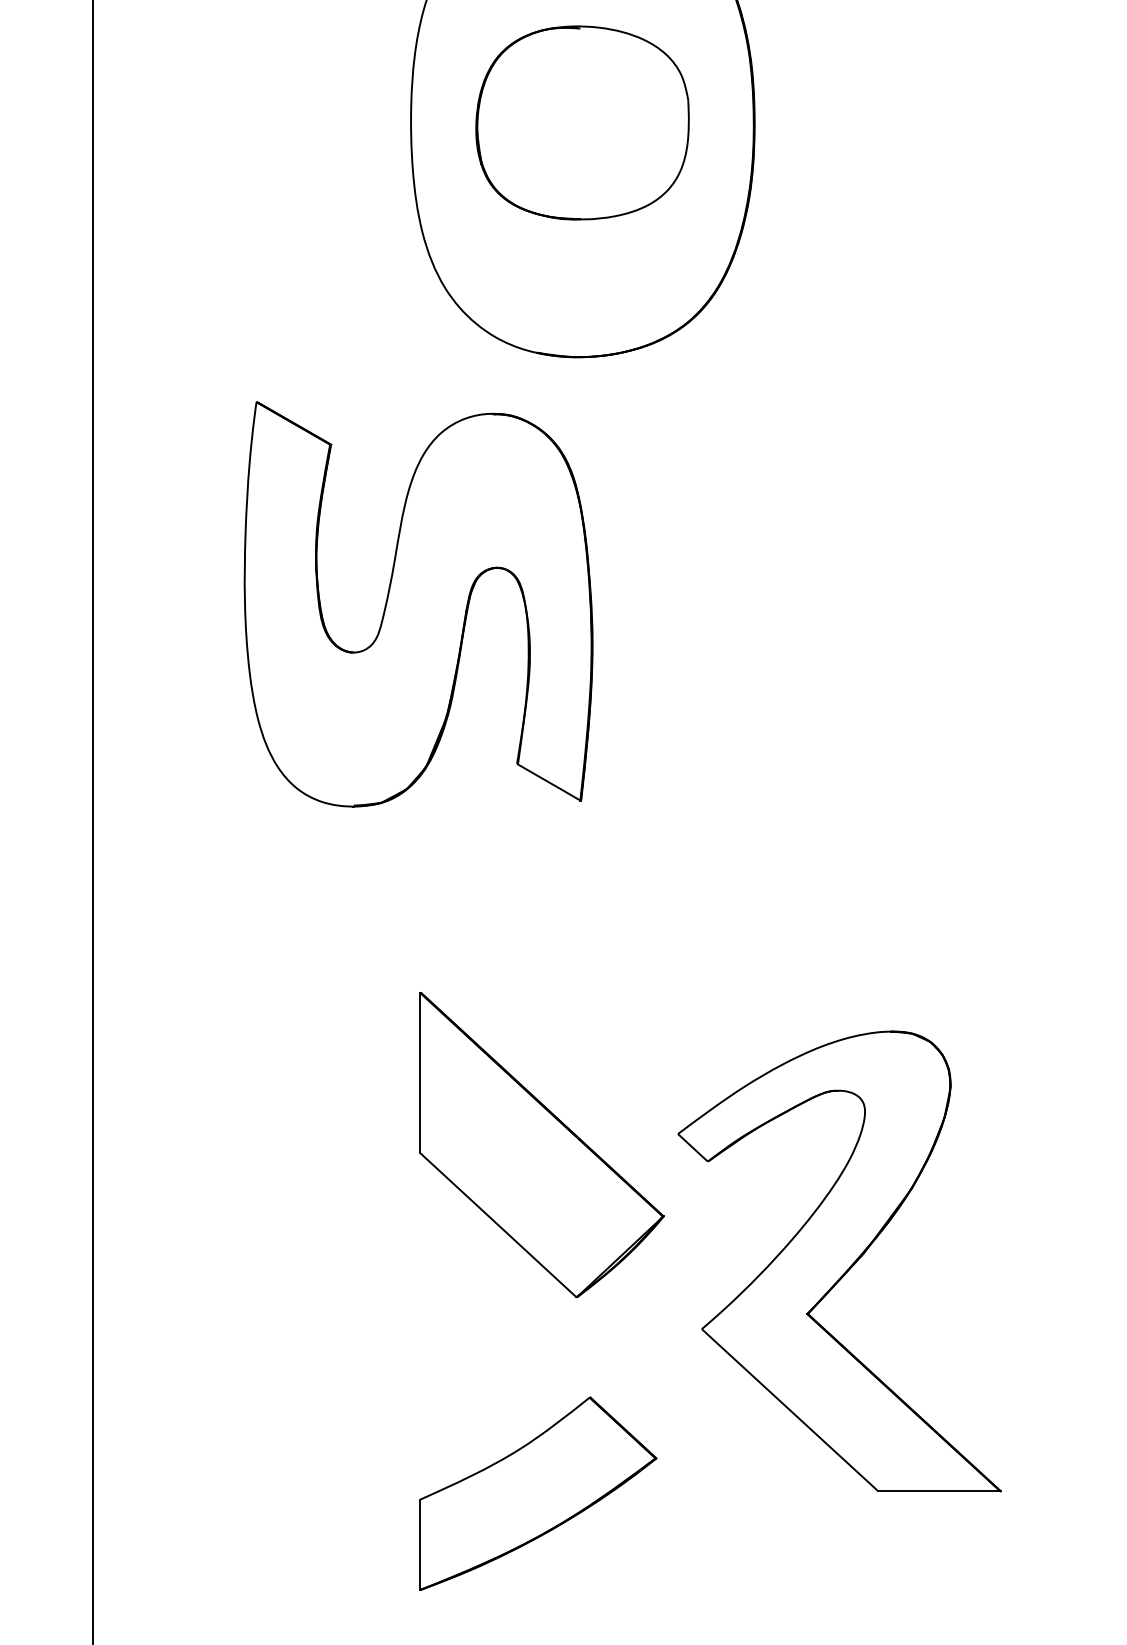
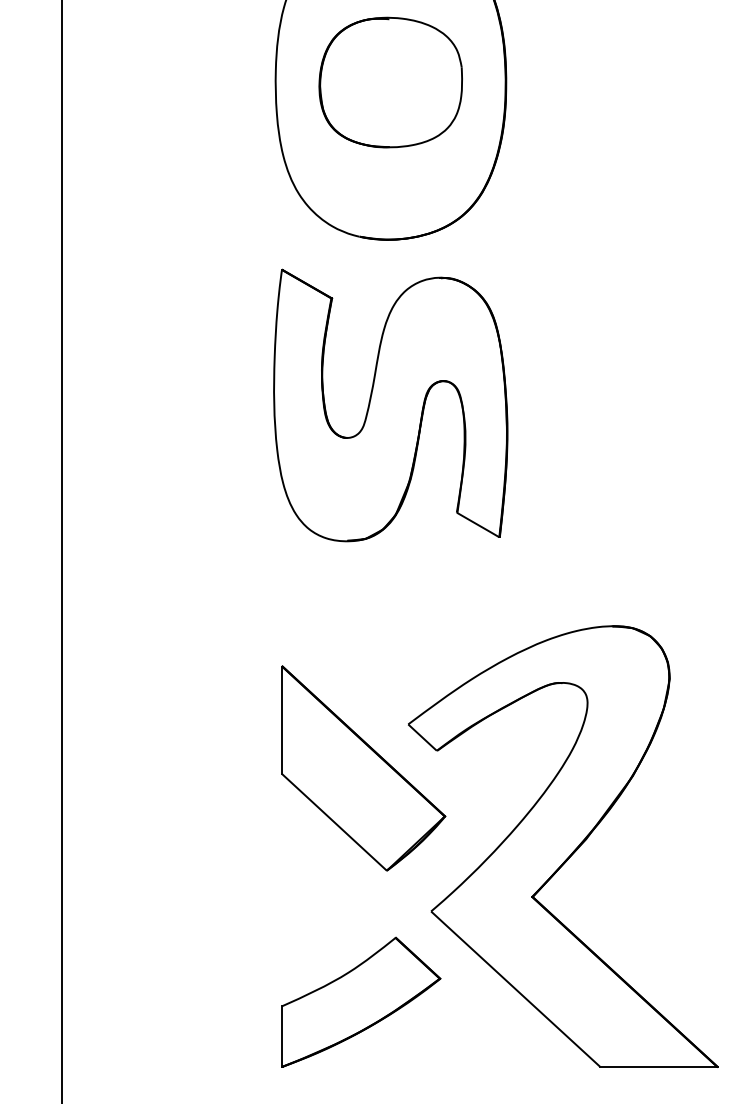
part: (418, 604) -> (390, 405), moved
part: (839, 1261) -> (563, 846), size x1.43

